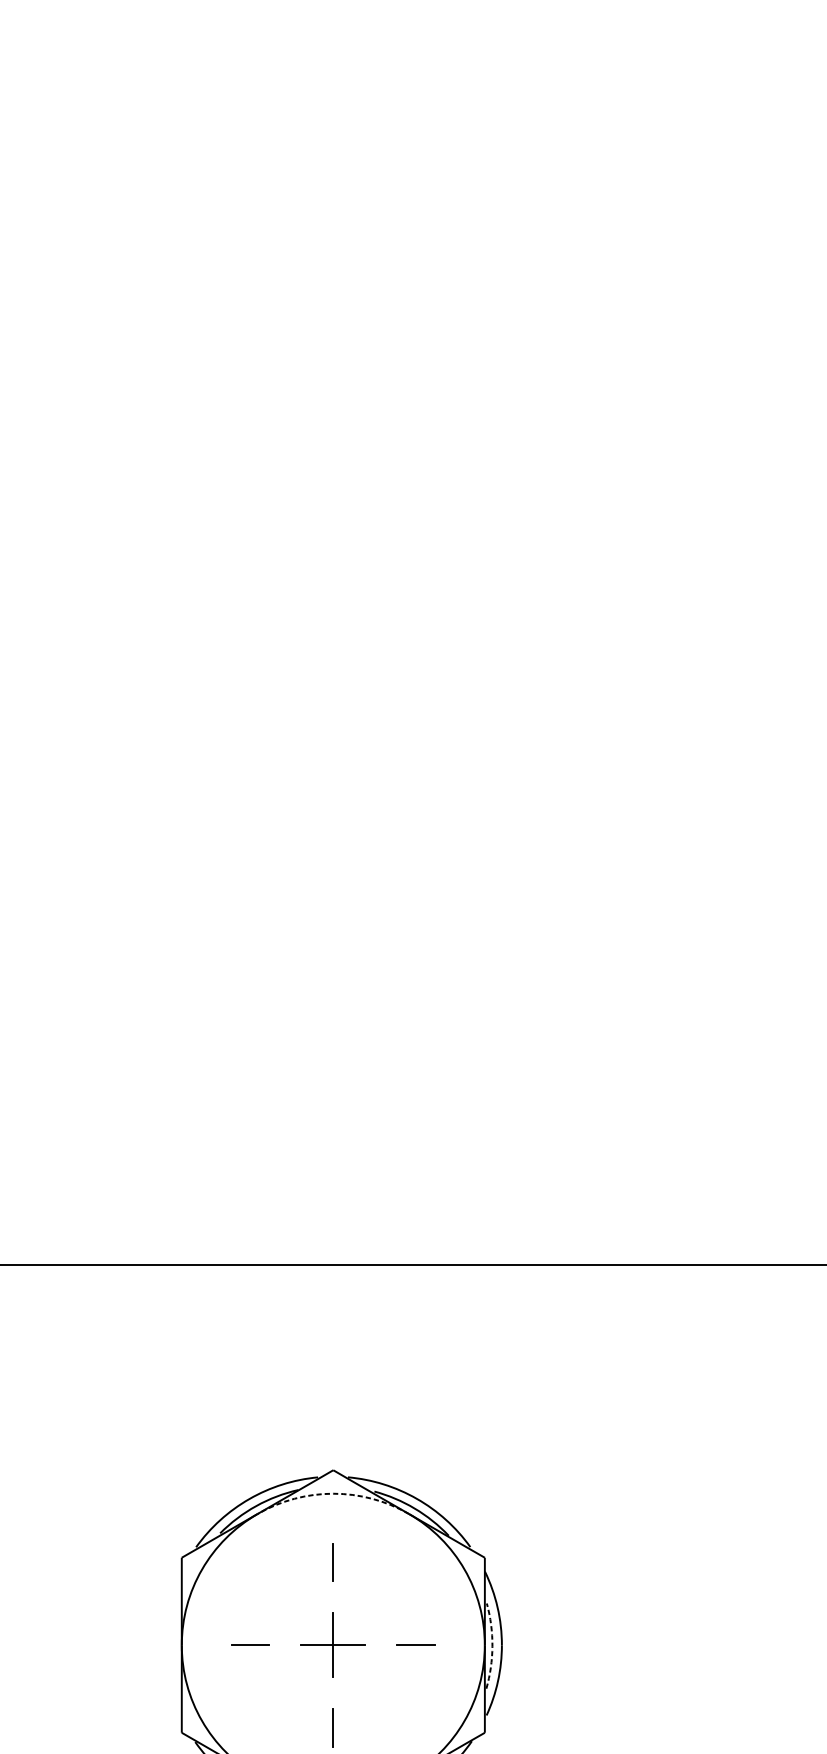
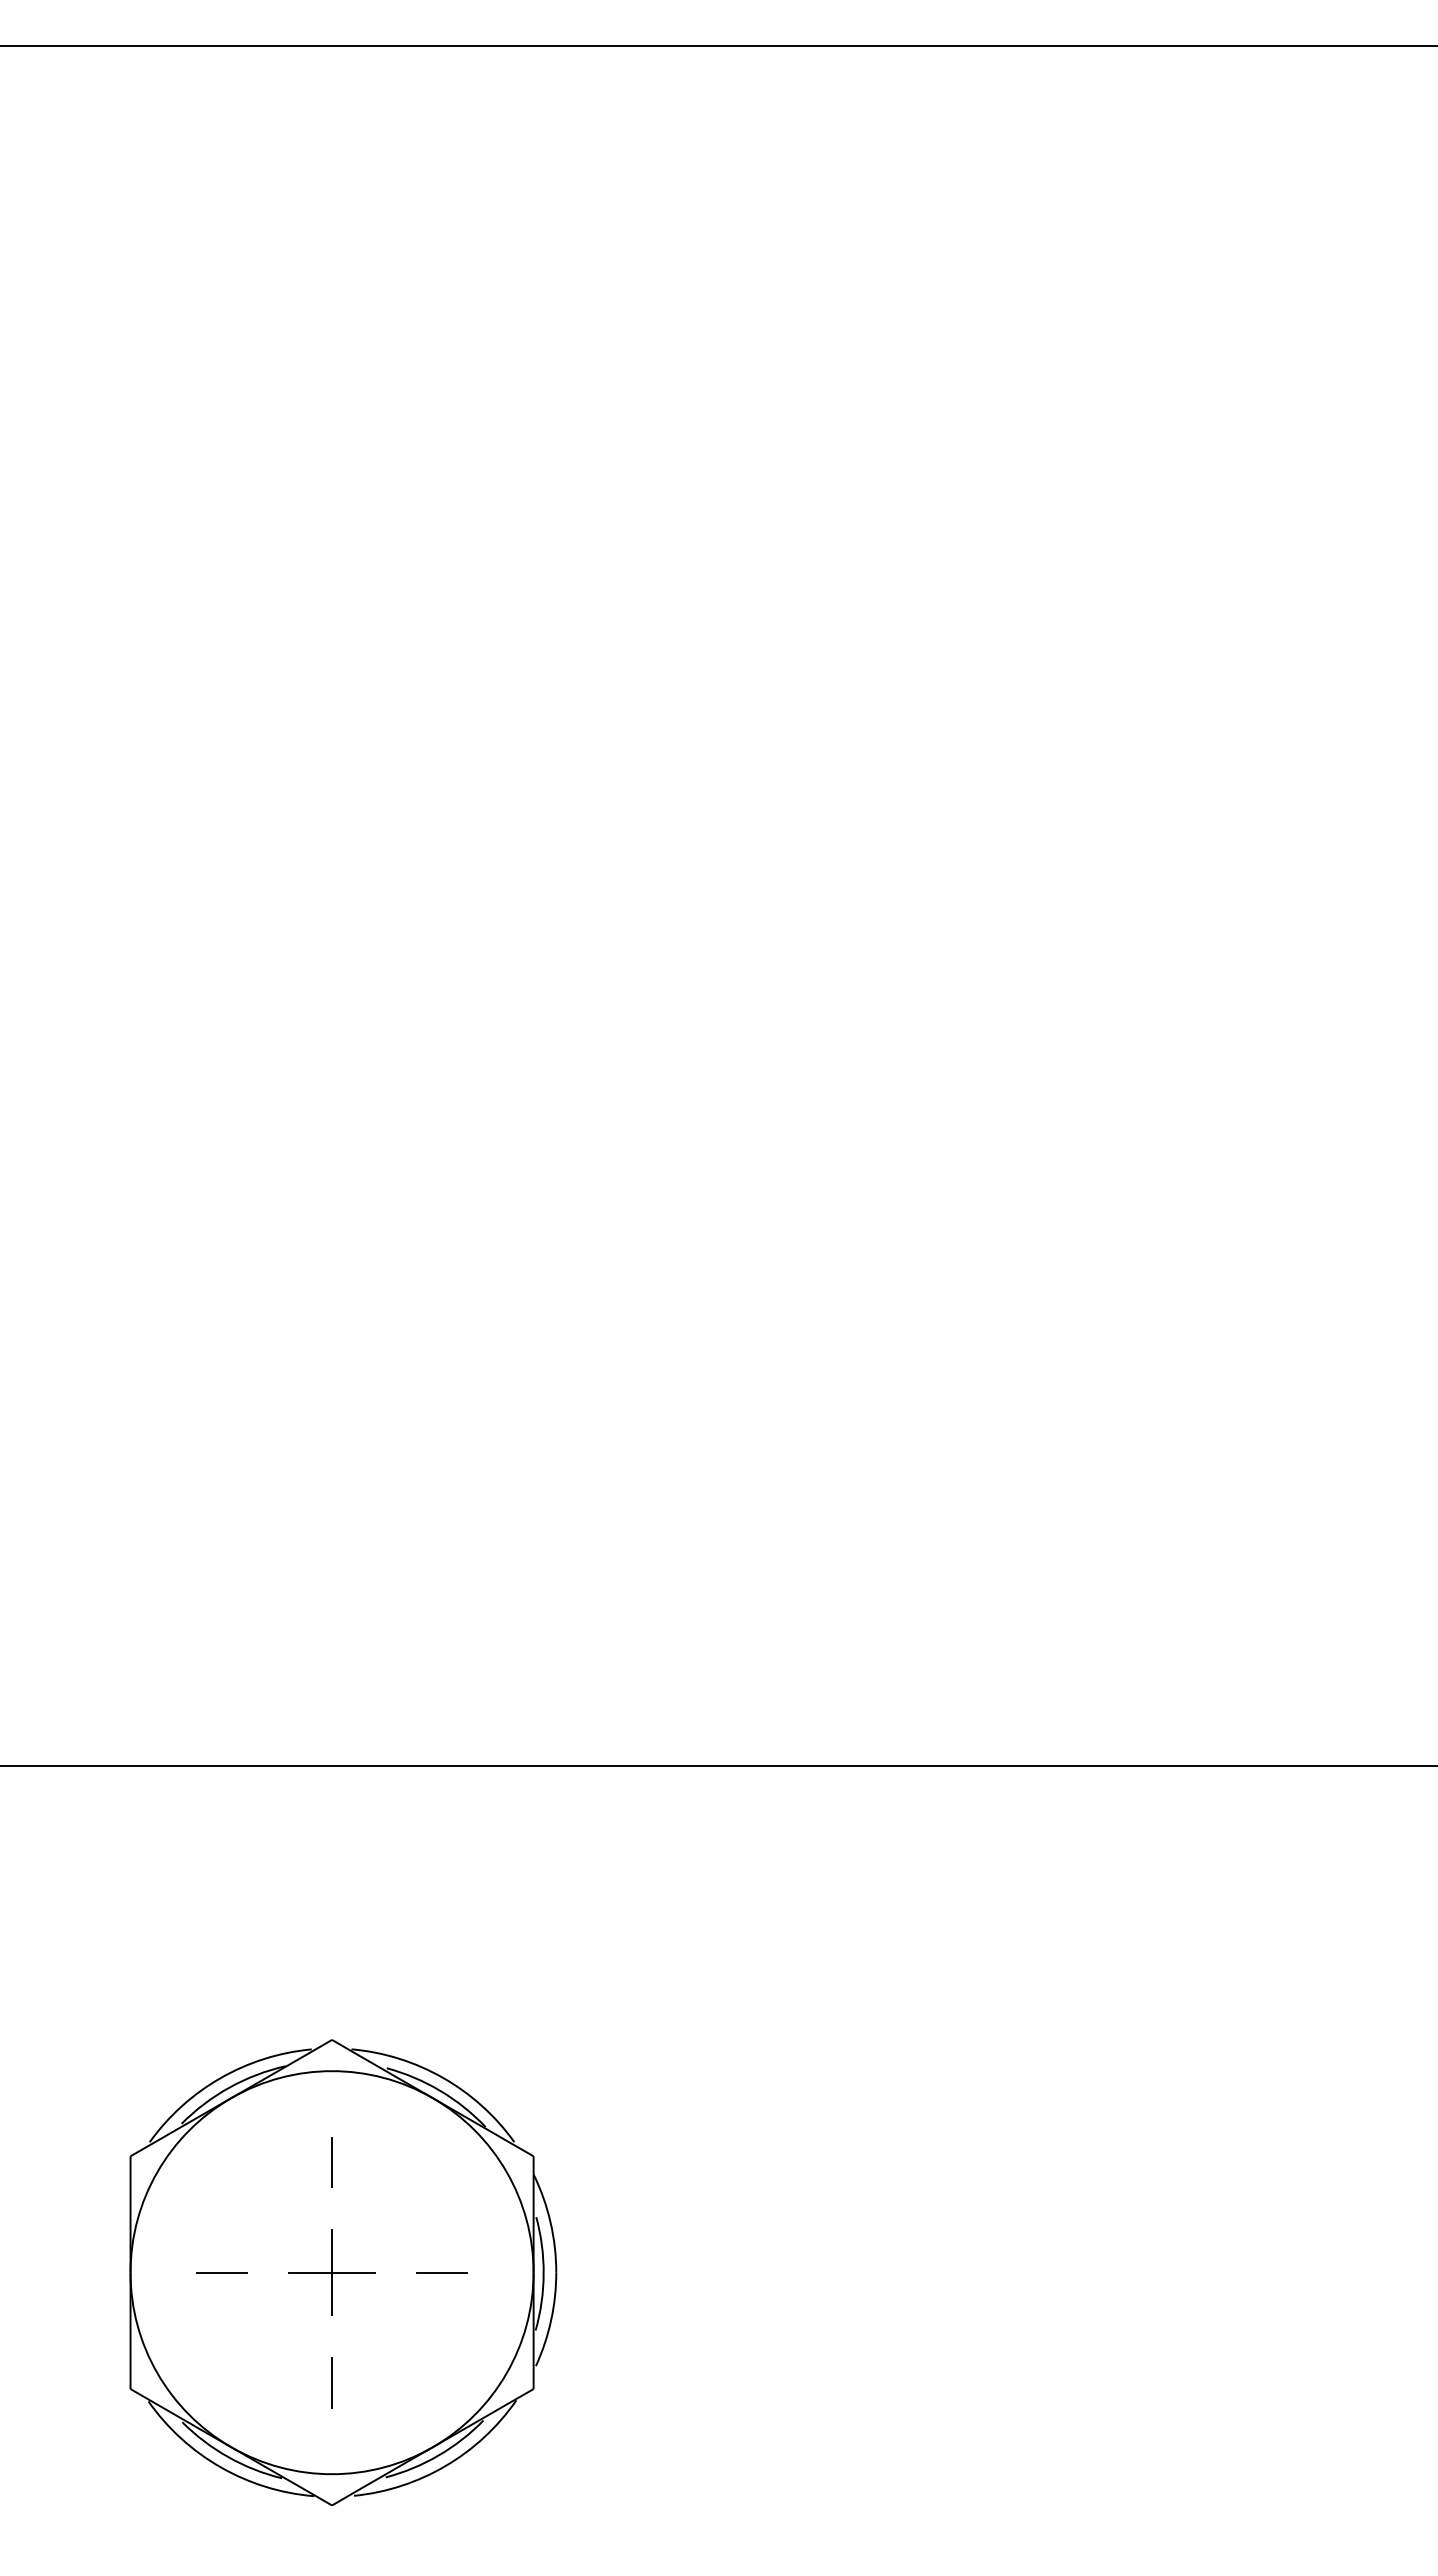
arc: (333, 1493) -> (332, 2071), dashed -> solid
arc: (492, 1645) -> (543, 2273), dashed -> solid

